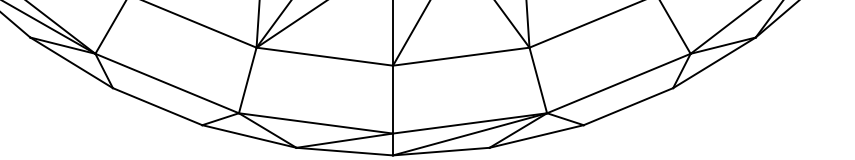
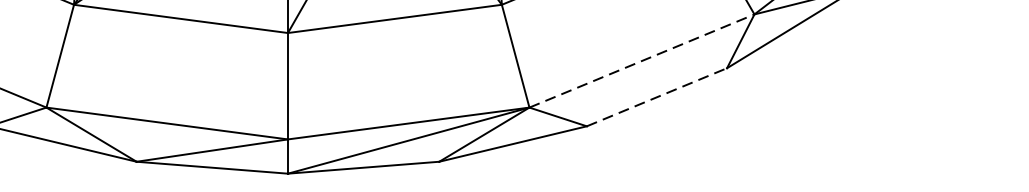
line: (618, 83) -> (641, 60), solid -> dashed
line: (628, 106) -> (657, 97), solid -> dashed

